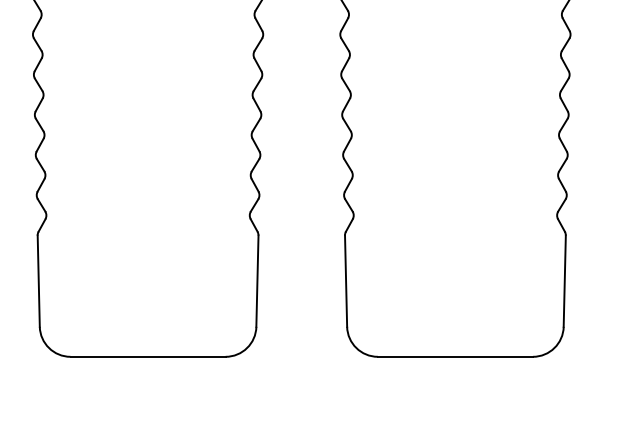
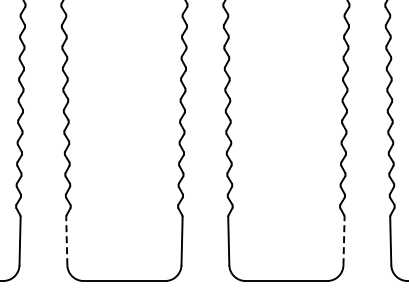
line: (38, 279) -> (66, 240), solid -> dashed
line: (565, 279) -> (344, 240), solid -> dashed

